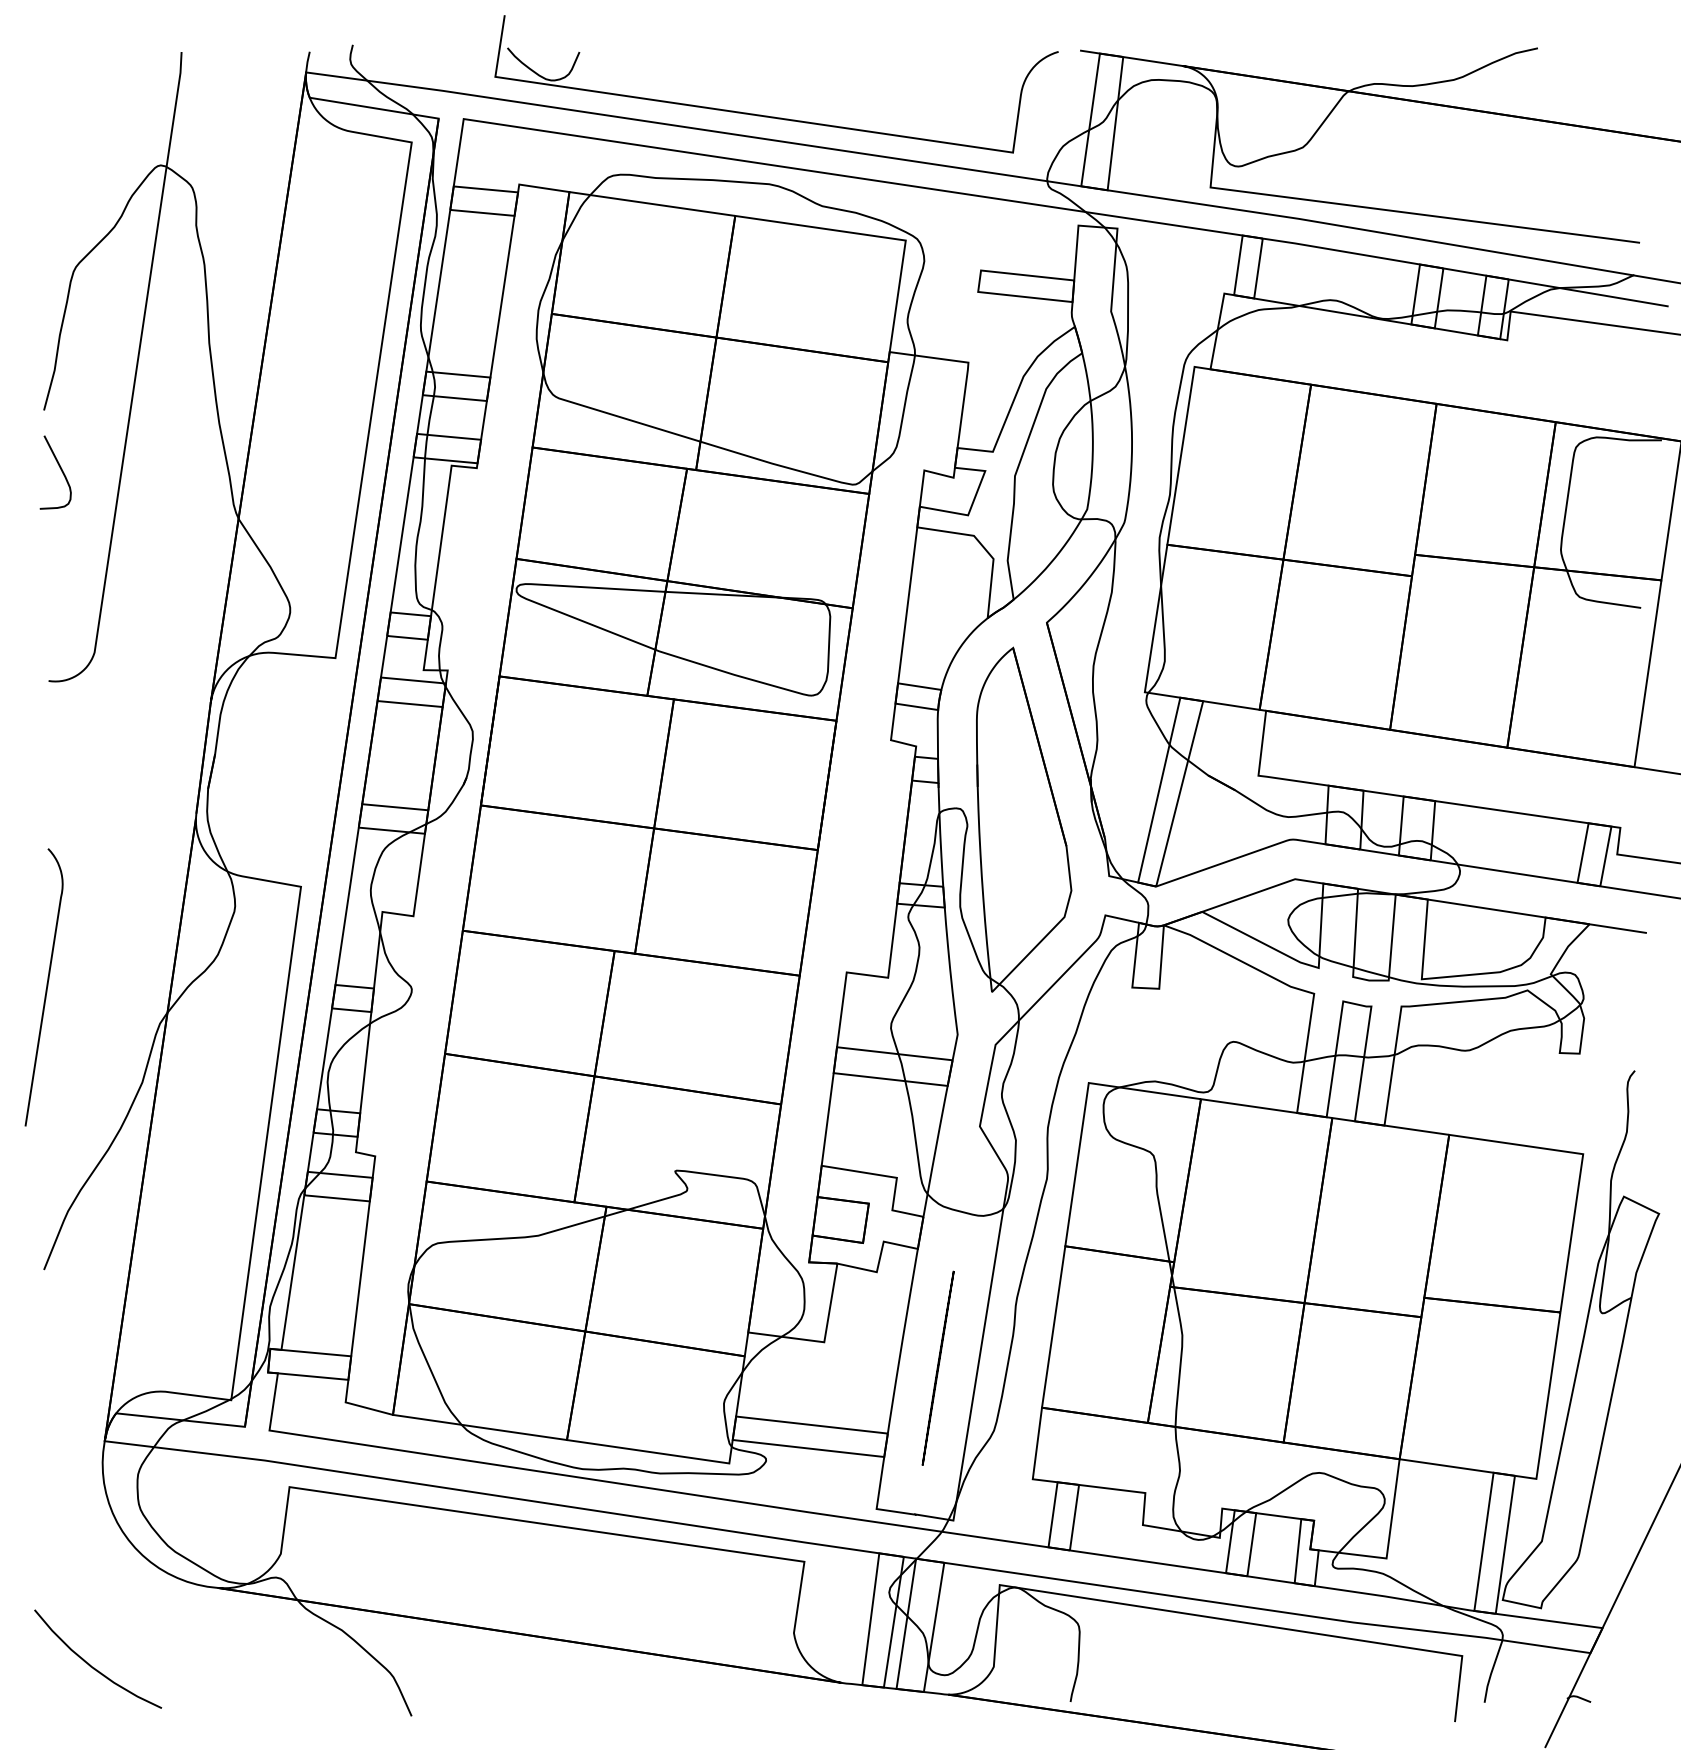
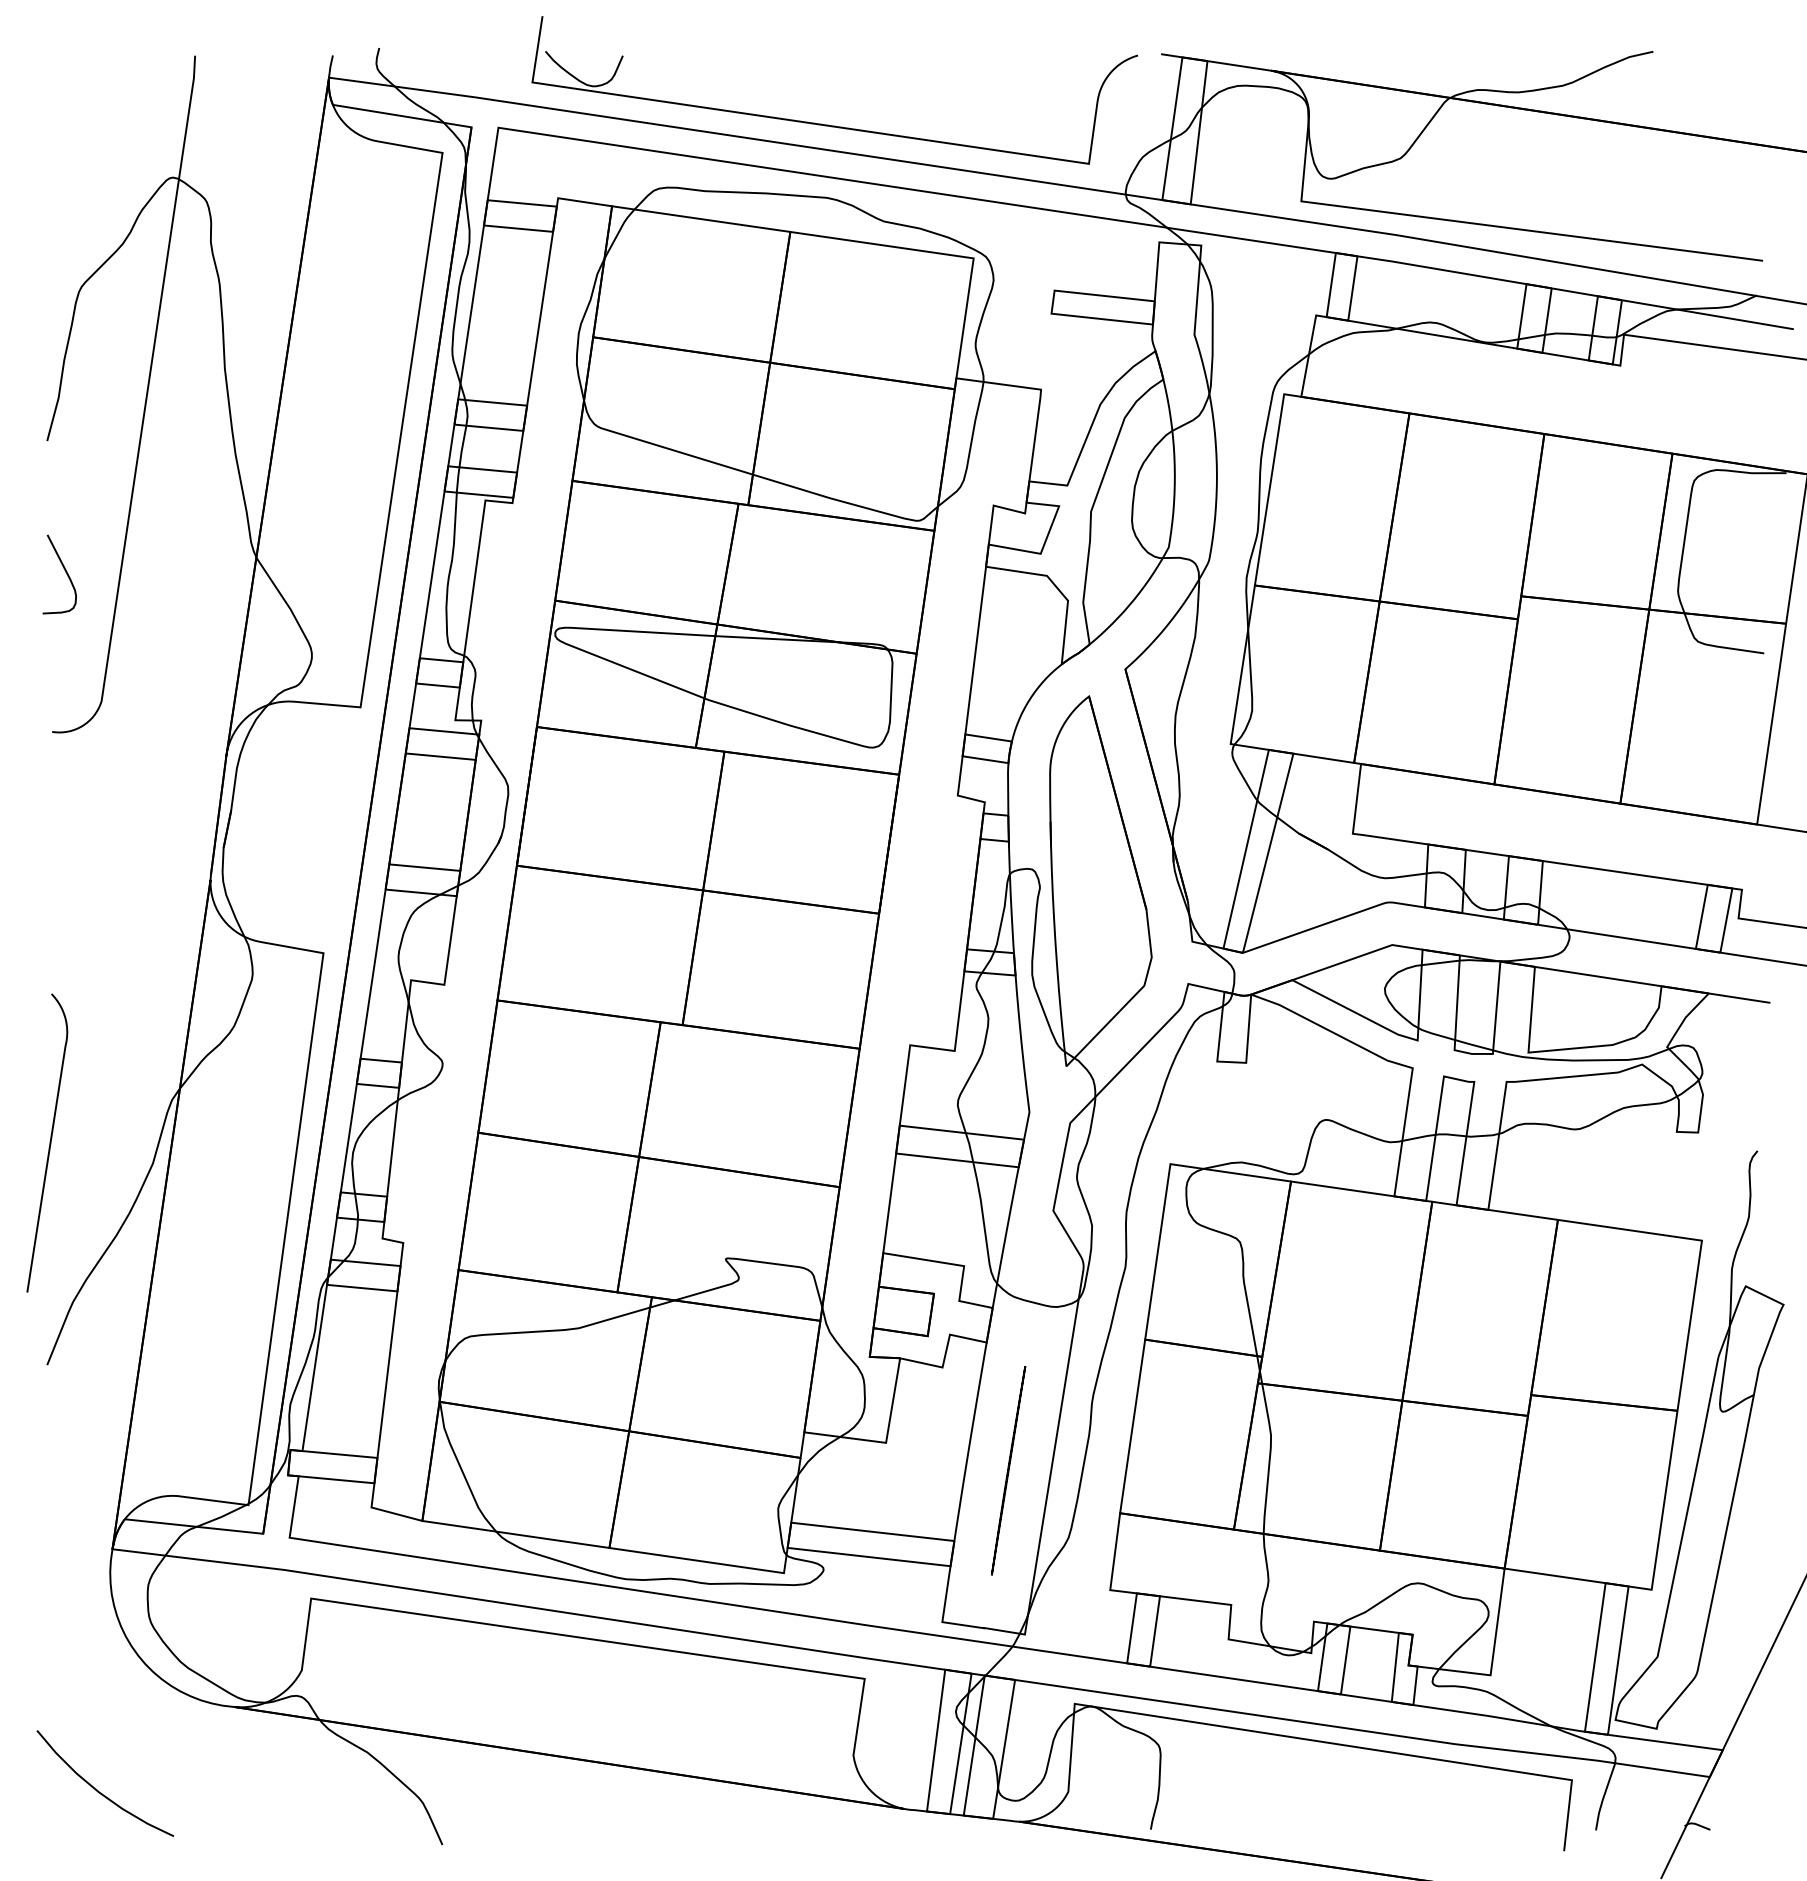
curve: (60, 469) -> (64, 571), moved
curve: (45, 989) -> (48, 1145), moved

